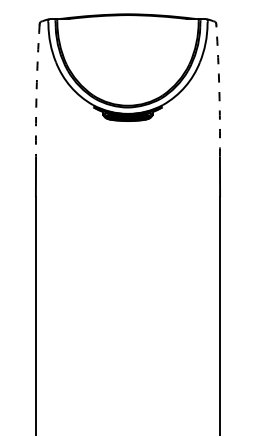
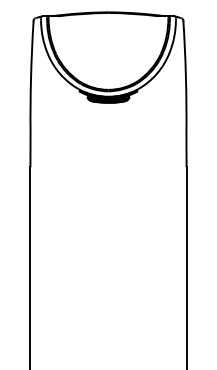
arc: (37, 91) -> (31, 77), dashed -> solid
arc: (218, 91) -> (185, 77), dashed -> solid

